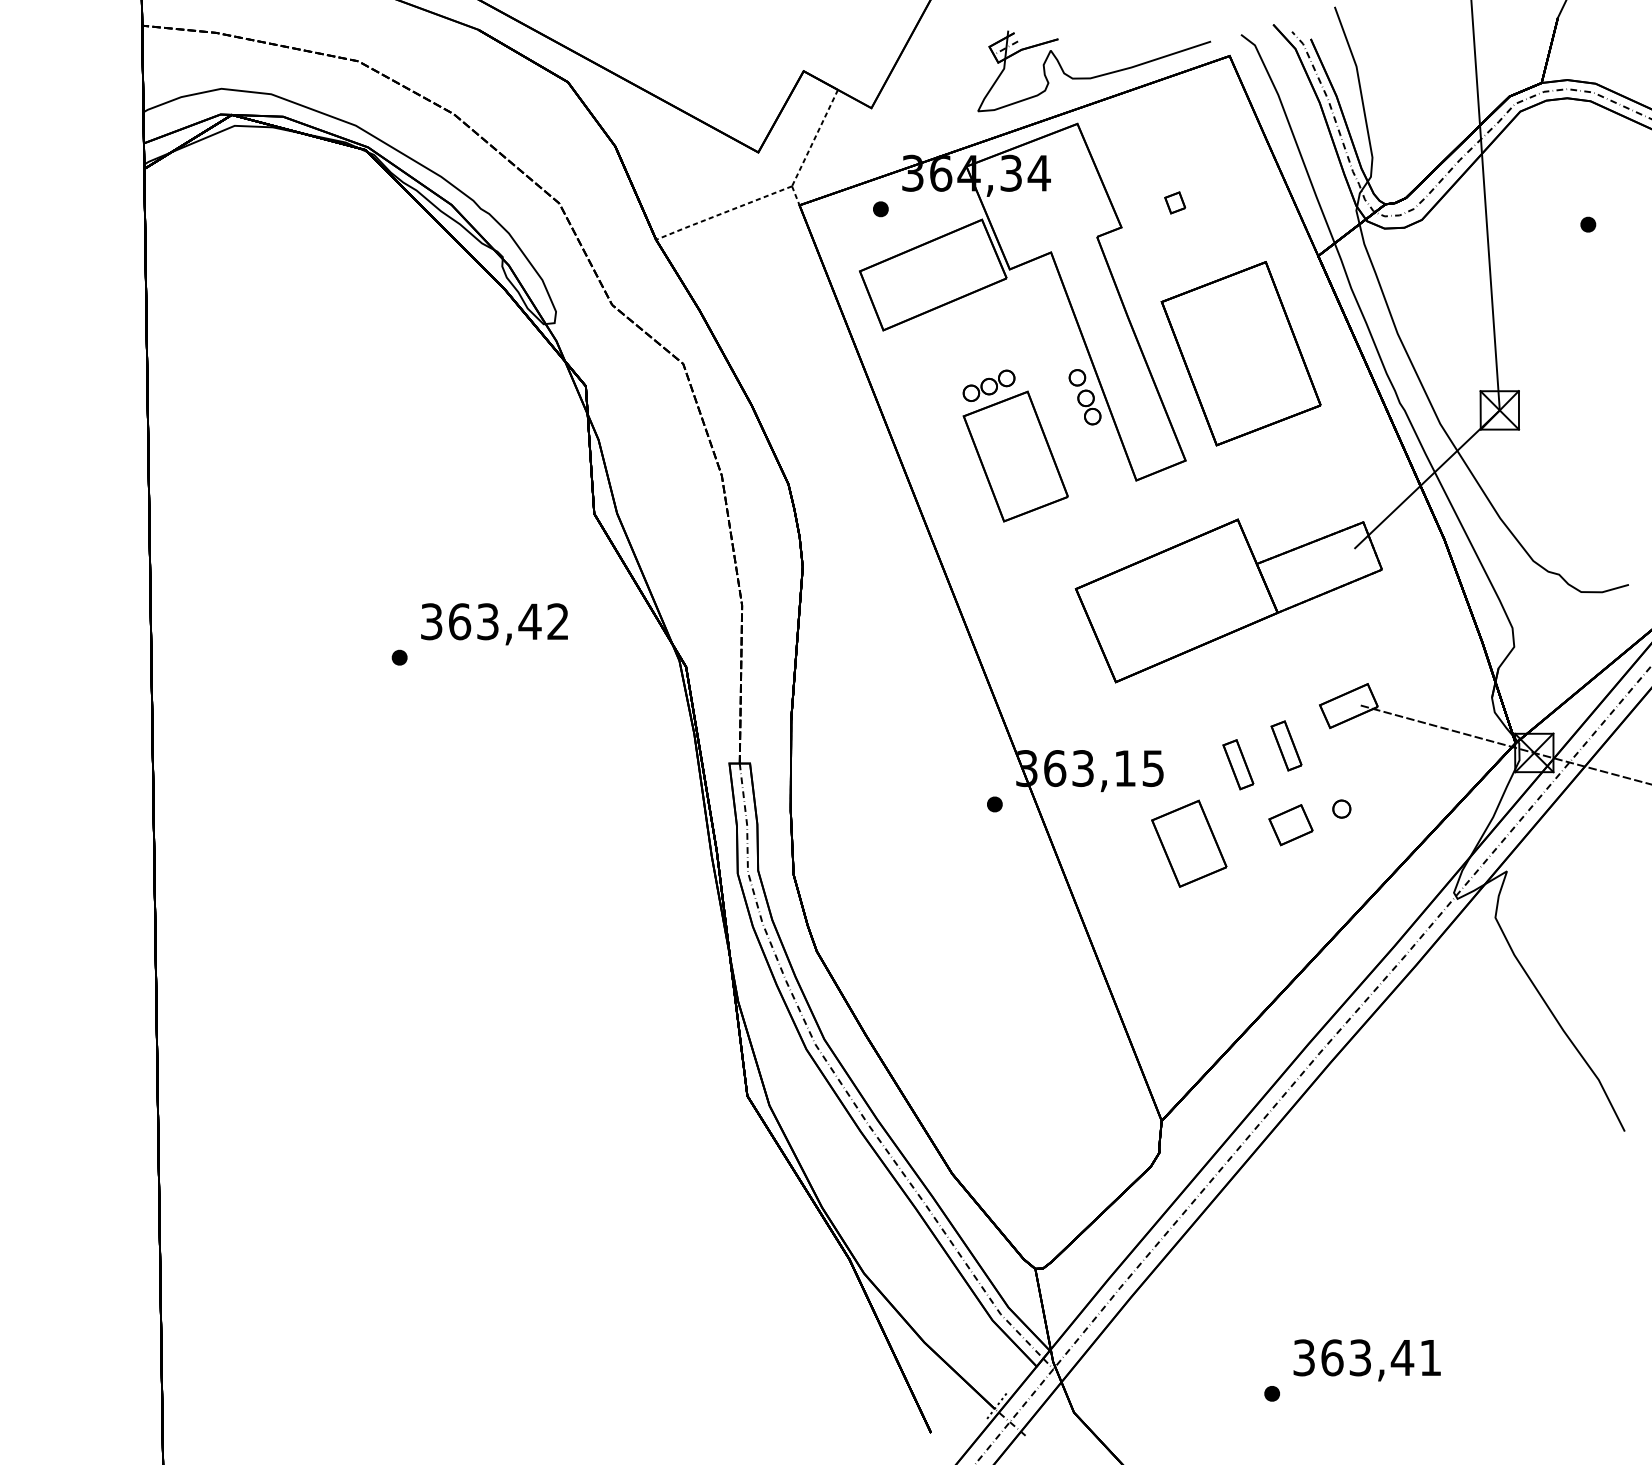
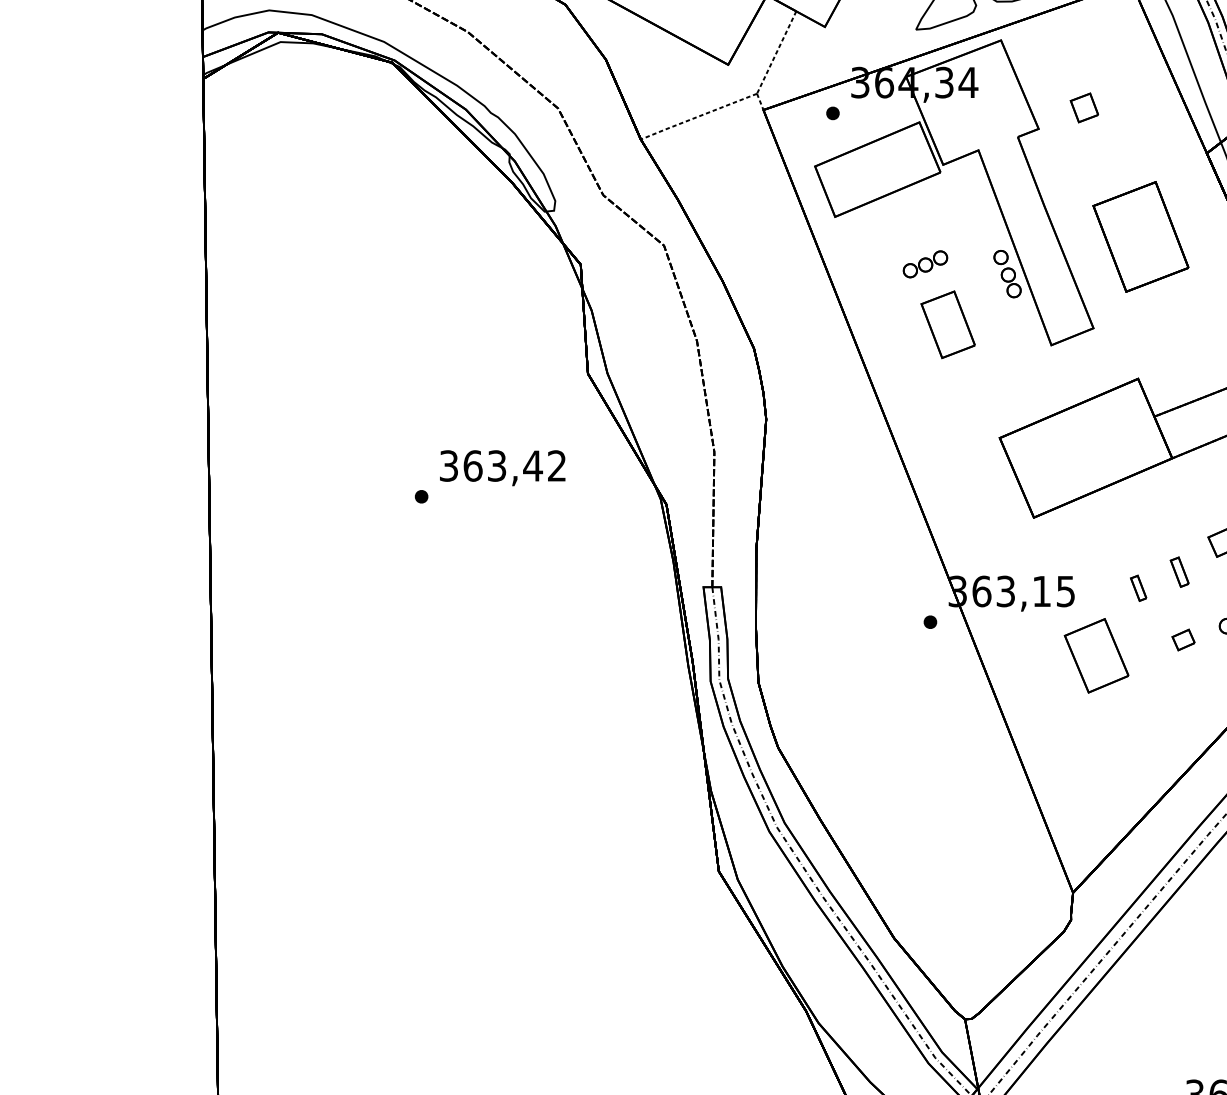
part: (1175, 202) -> (1084, 107), size x1.6
part: (1240, 353) -> (1140, 236), size x0.7
part: (1015, 456) -> (948, 324), size x0.6
part: (1286, 745) -> (1179, 571), size x0.7
part: (1238, 764) -> (1138, 588), size x0.6
part: (1290, 825) -> (1183, 640), size x0.6

